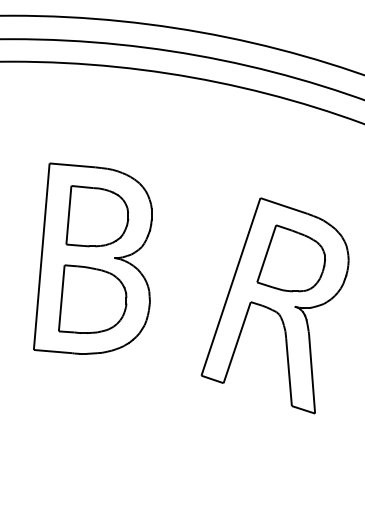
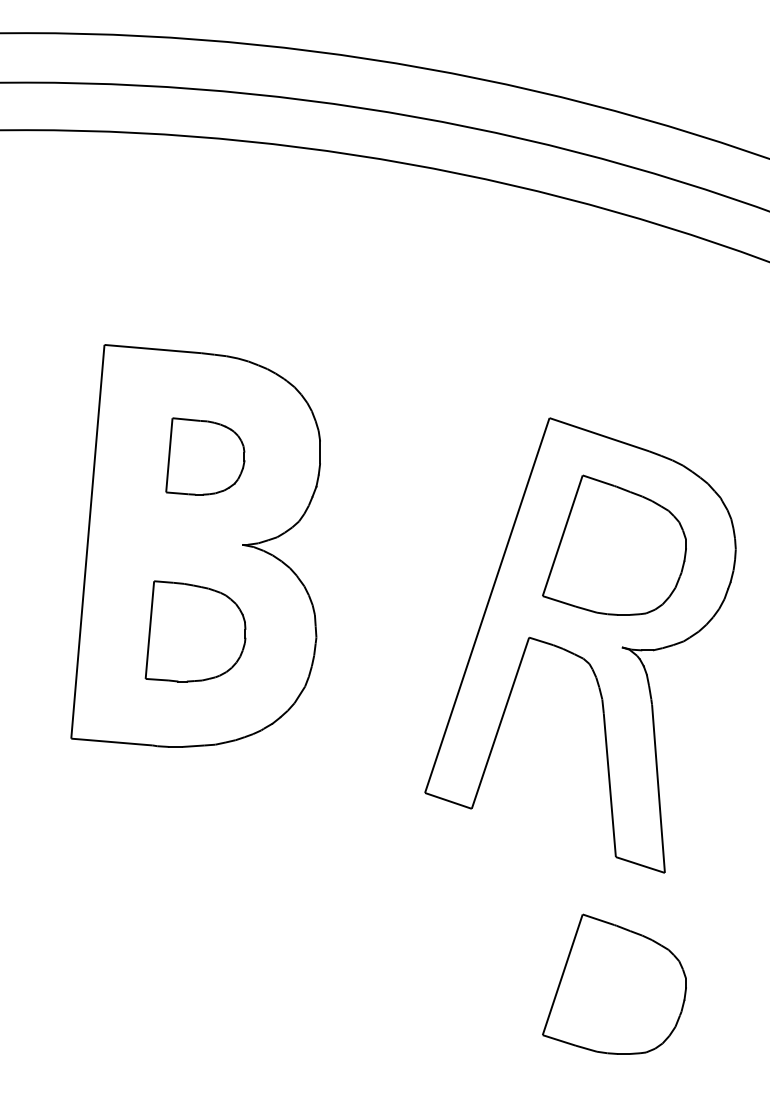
part: (97, 216) -> (205, 456), size x0.6
part: (92, 298) -> (195, 629), size x0.7
part: (290, 466) -> (612, 984), added

